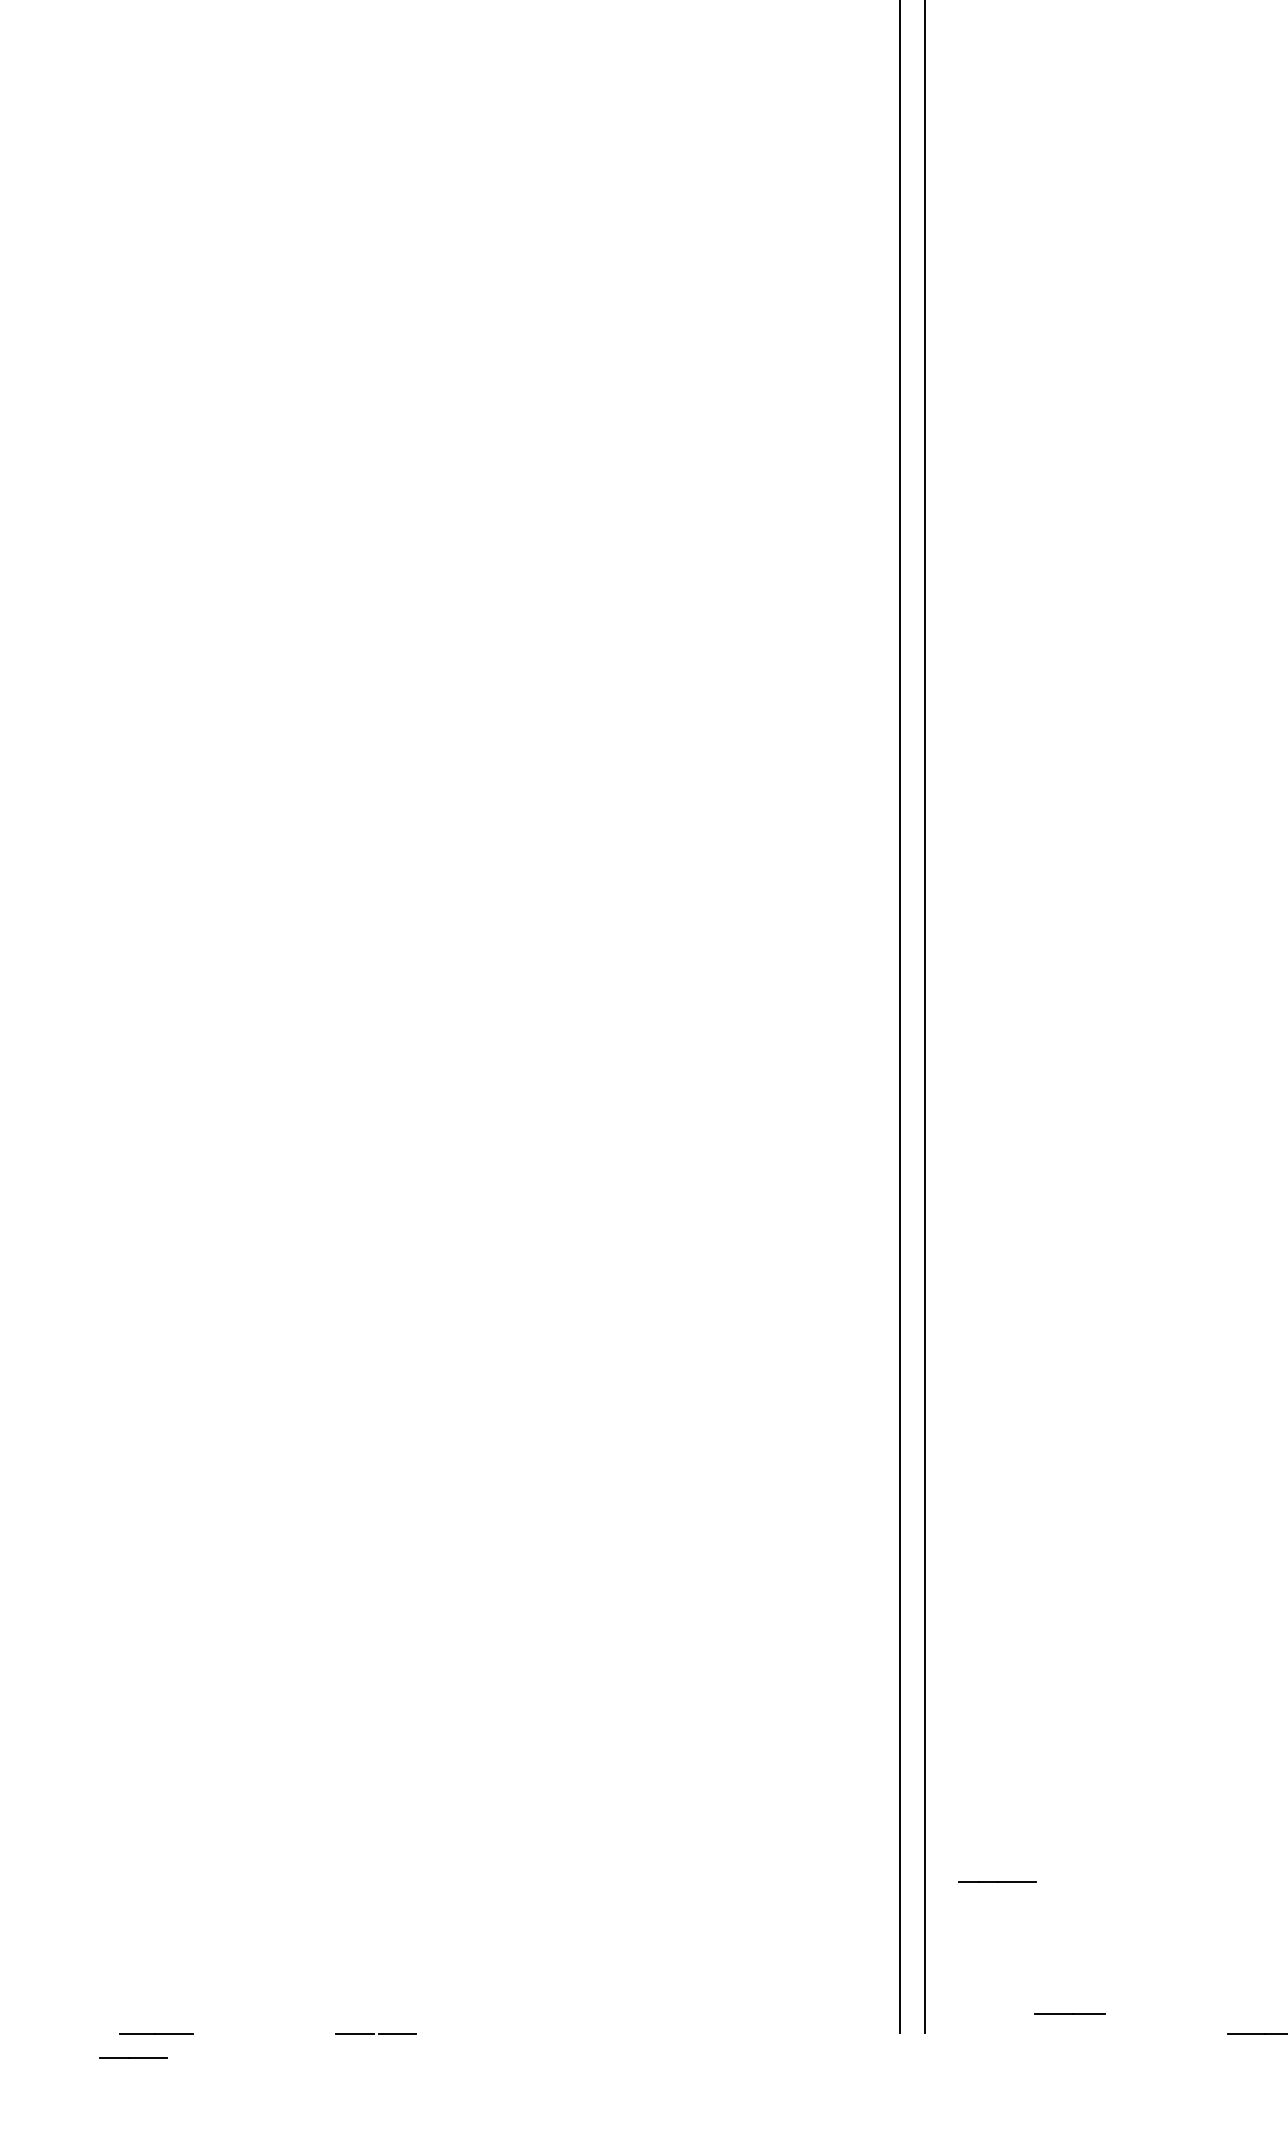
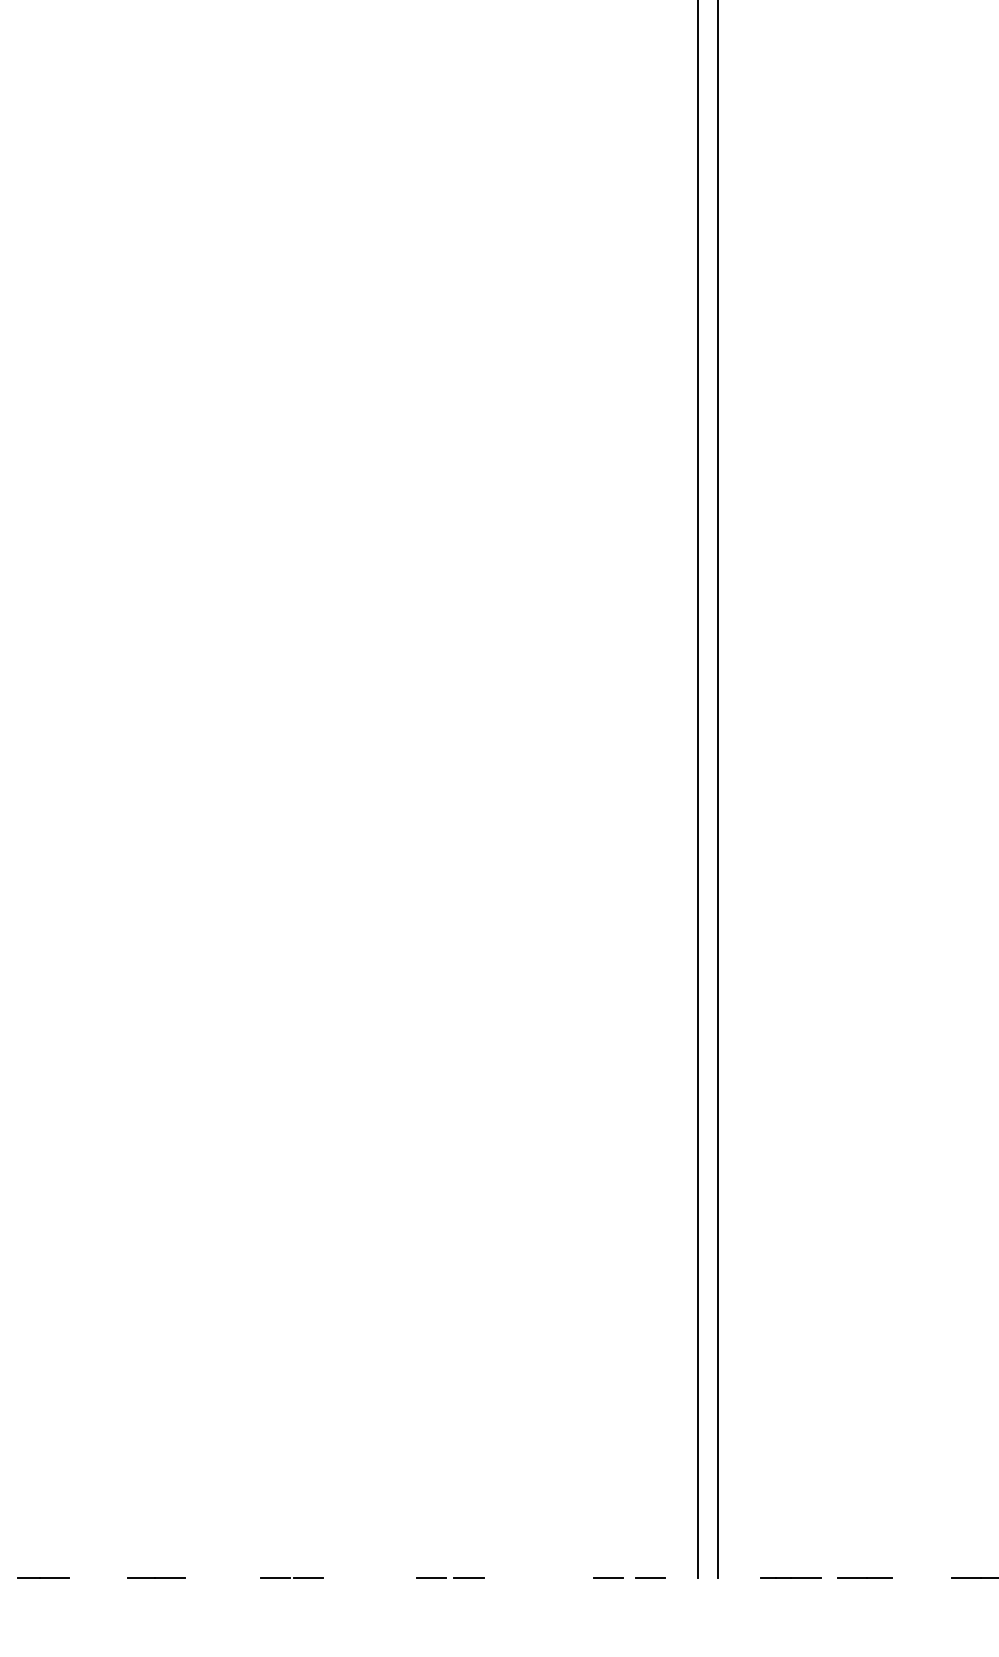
line: (997, 1881) -> (790, 1577), moved
line: (1069, 2014) -> (864, 1577), moved
line: (156, 2033) -> (156, 1577), moved
line: (555, 2033) -> (430, 1577), added
line: (604, 2033) -> (468, 1577), added
line: (784, 2033) -> (608, 1577), added
line: (838, 2033) -> (650, 1577), added
line: (133, 2057) -> (43, 1577), moved

